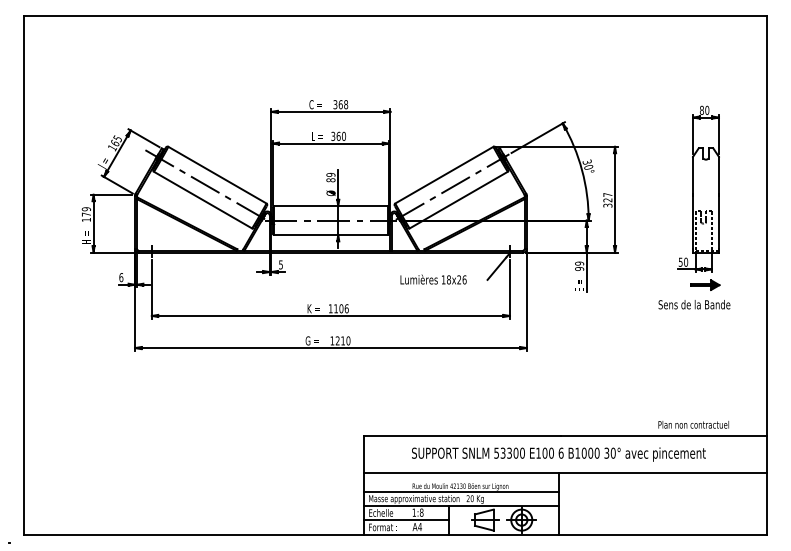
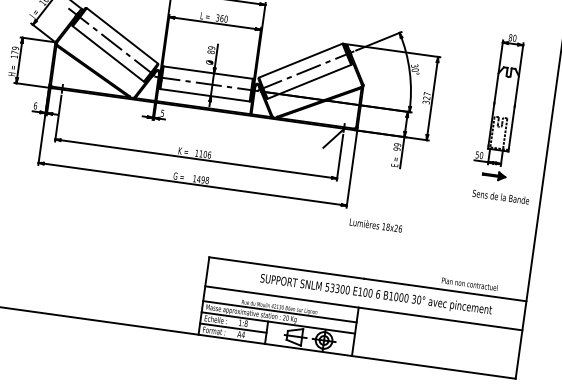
text: (433, 279) -> (375, 225), moved
text: (694, 304) -> (501, 196), moved
text: (342, 340) -> (202, 179), 1210 -> 1498
text: (558, 454) -> (375, 295), moved

